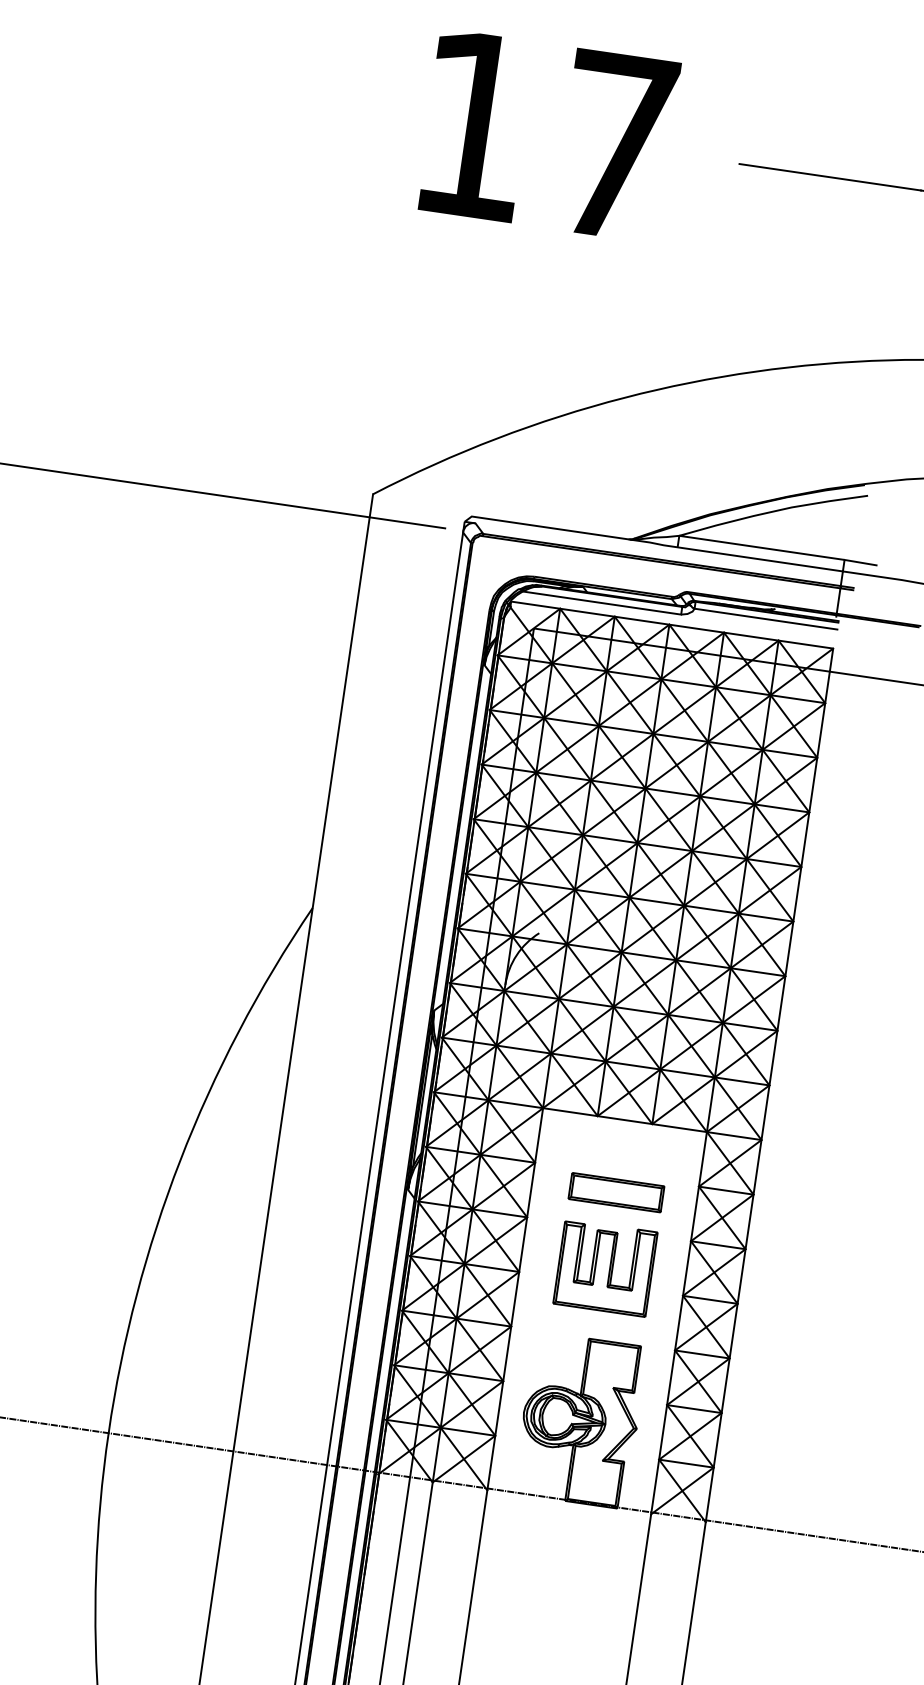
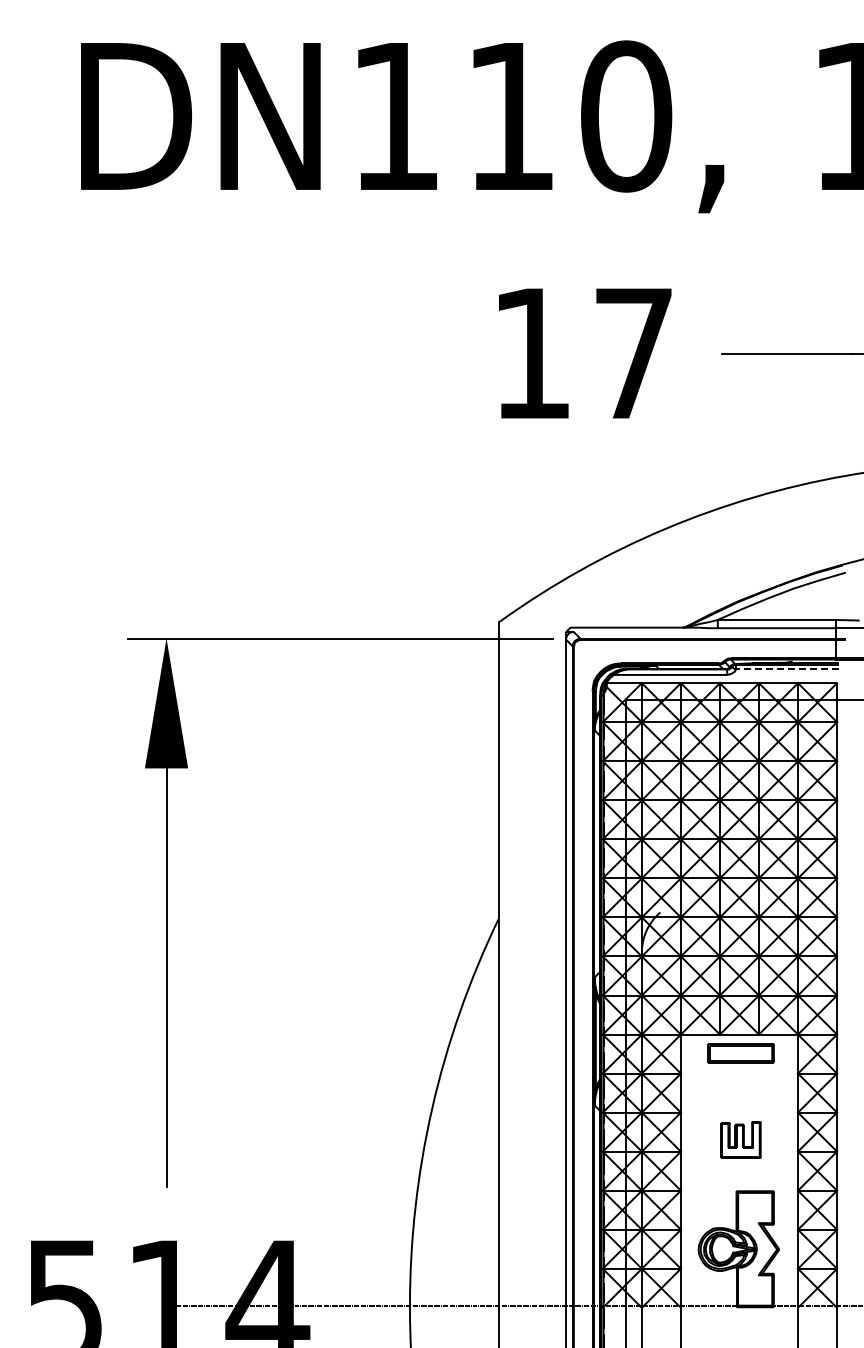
line: (765, 619) -> (786, 669), solid -> dashed
part: (615, 1192) -> (740, 1053), moved
part: (605, 1267) -> (740, 1139), size x0.6

